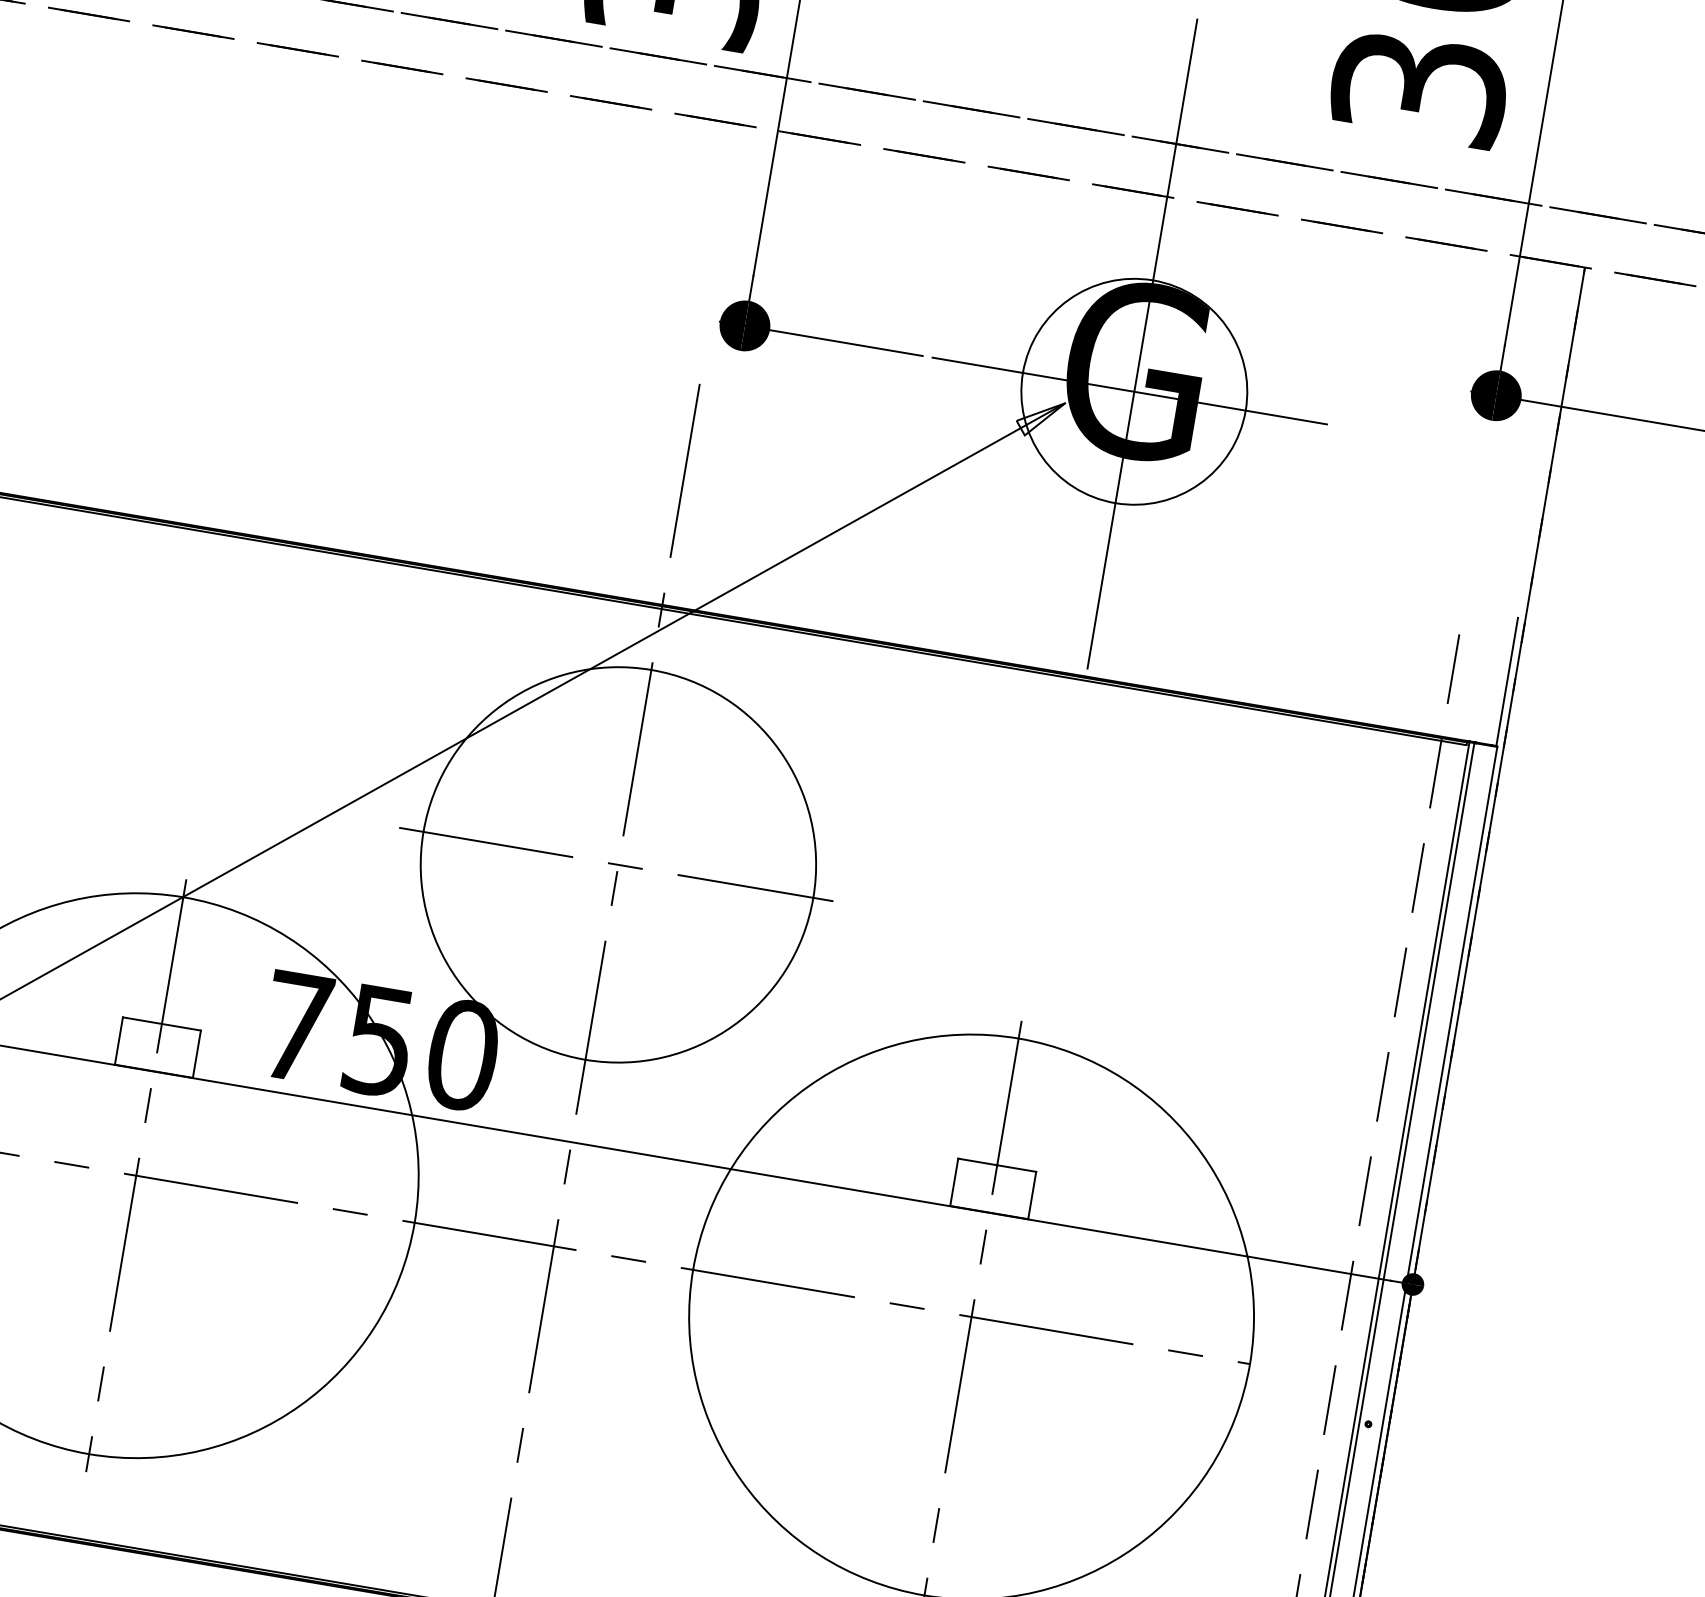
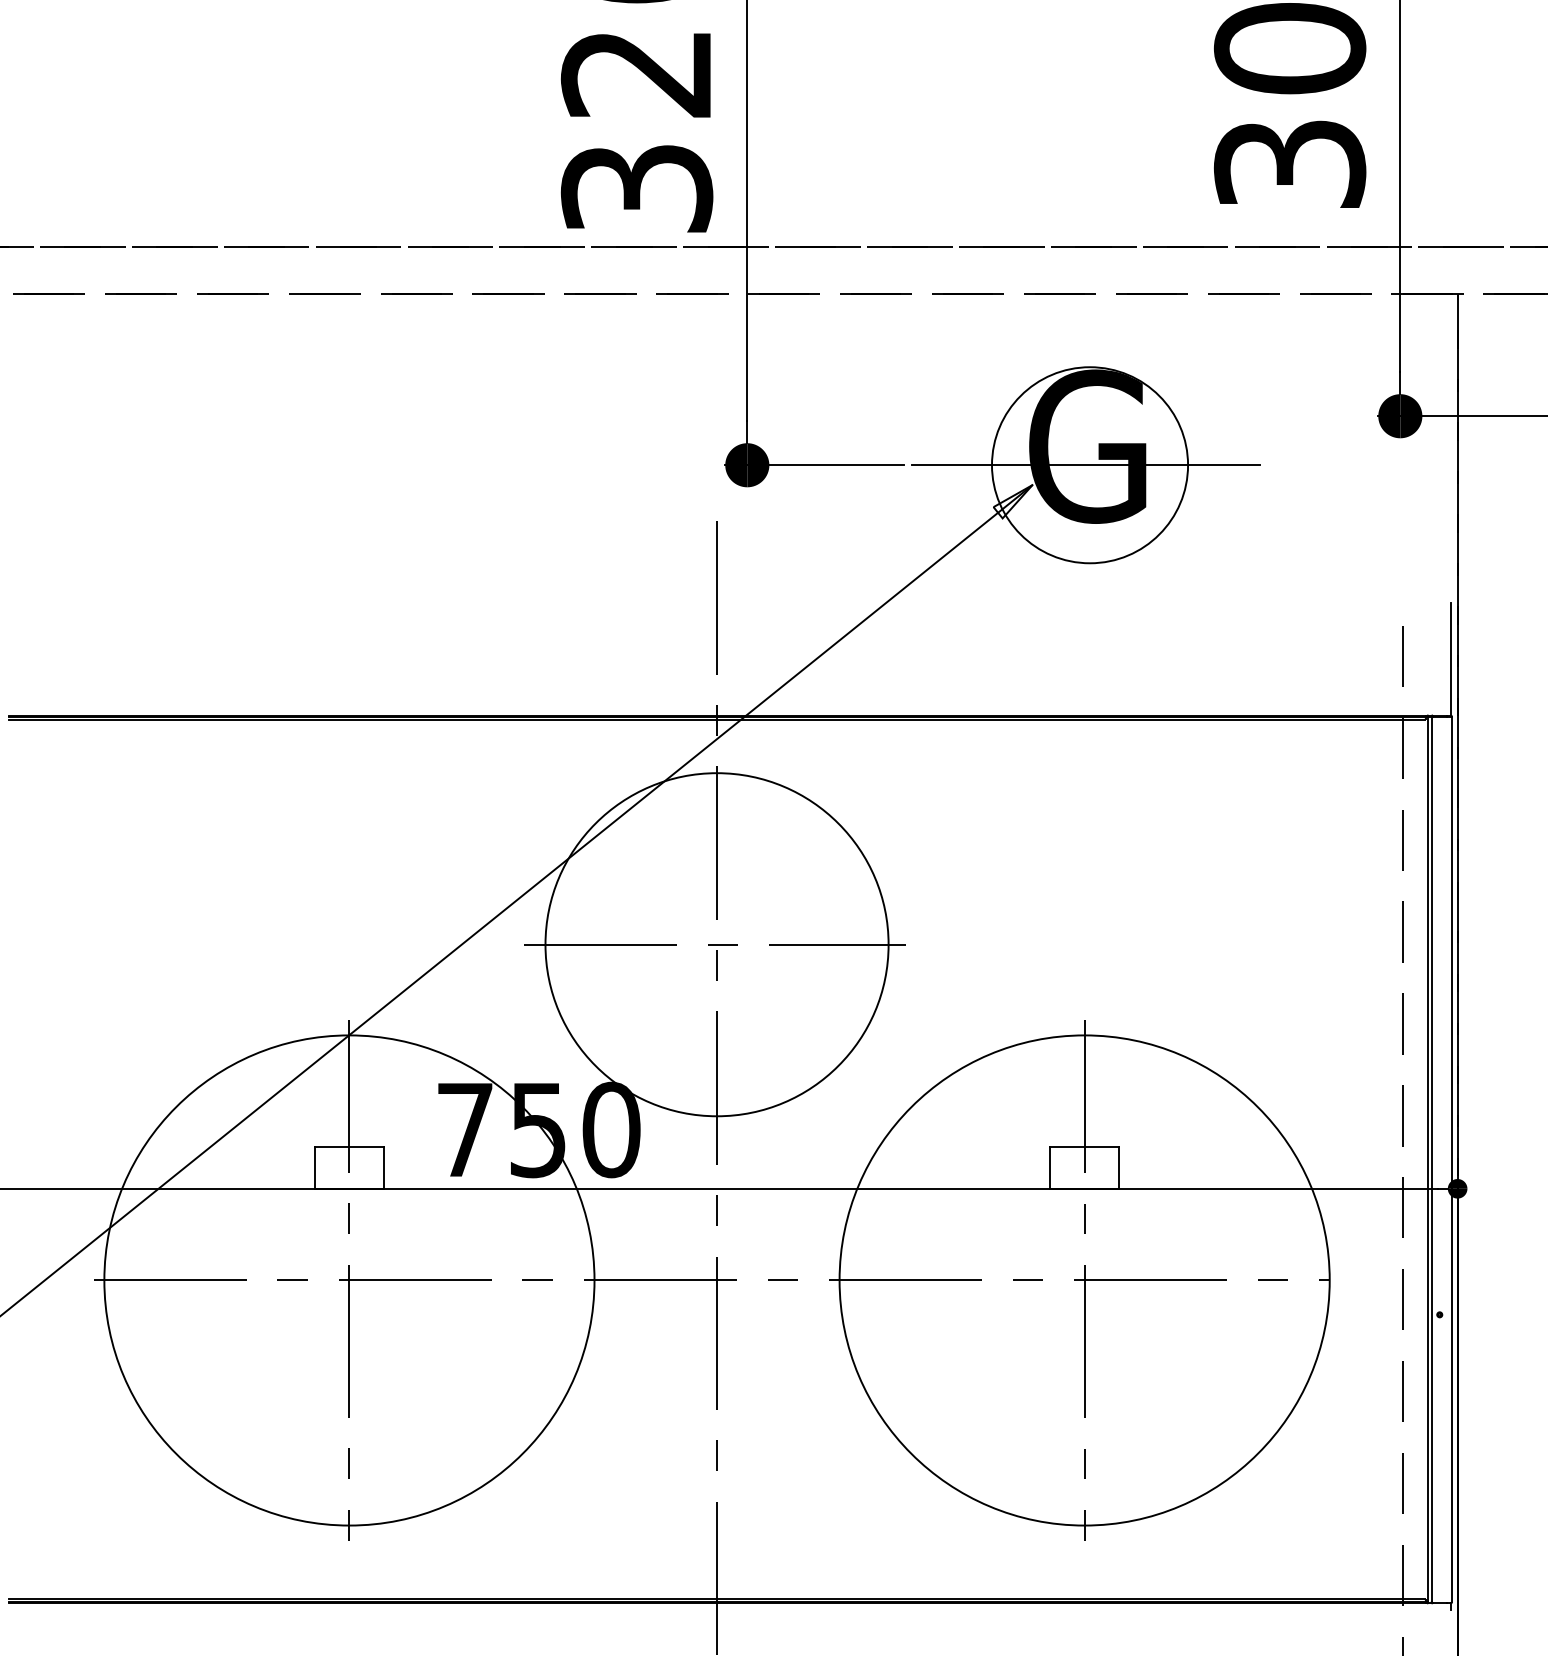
line: (1143, 343) -> (1090, 422), removed

